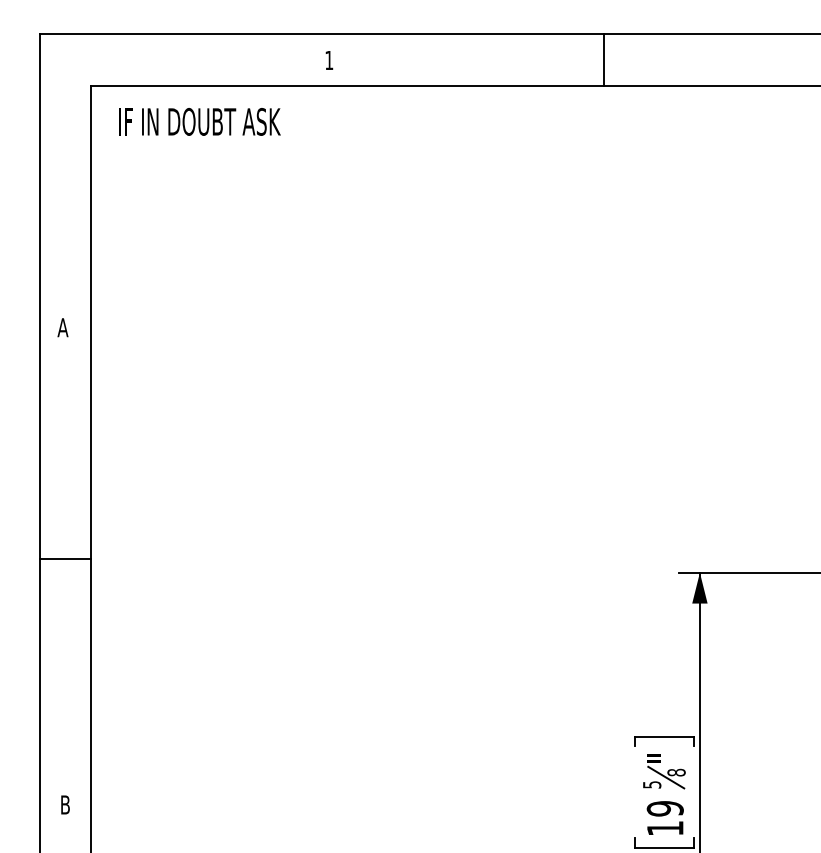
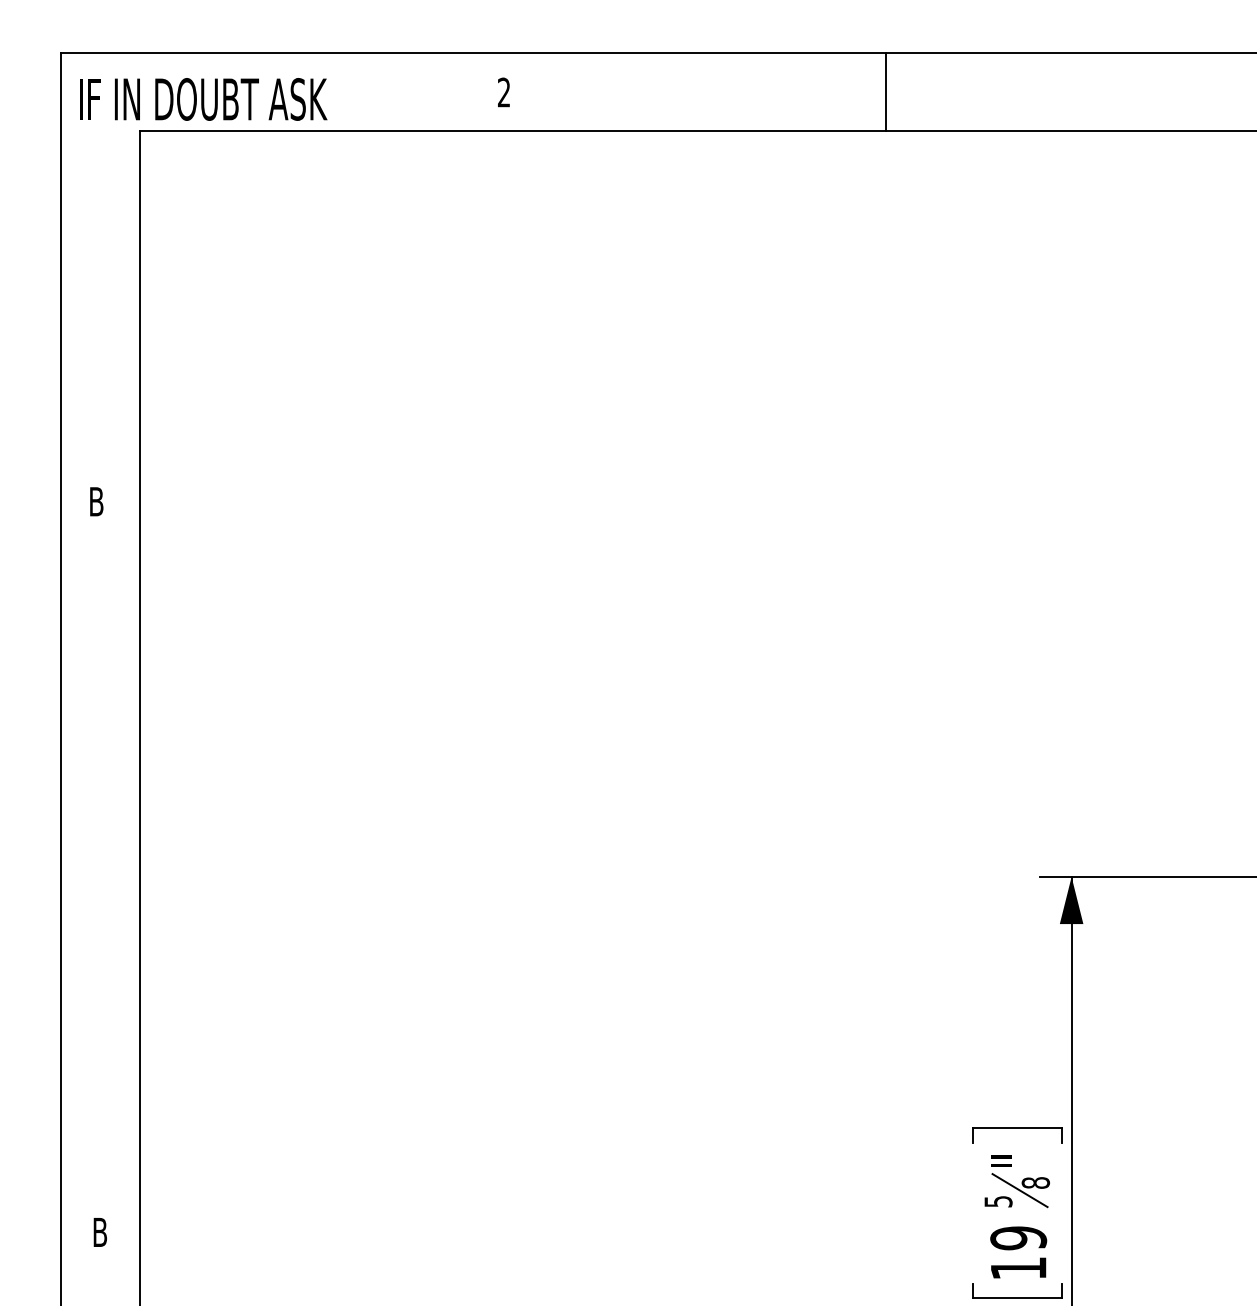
text: (329, 59) -> (504, 91), 1 -> 2
line: (604, 59) -> (885, 91), moved
text: (199, 121) -> (202, 98), moved
text: (62, 327) -> (95, 501), A -> B
line: (65, 559) -> (100, 856), removed

